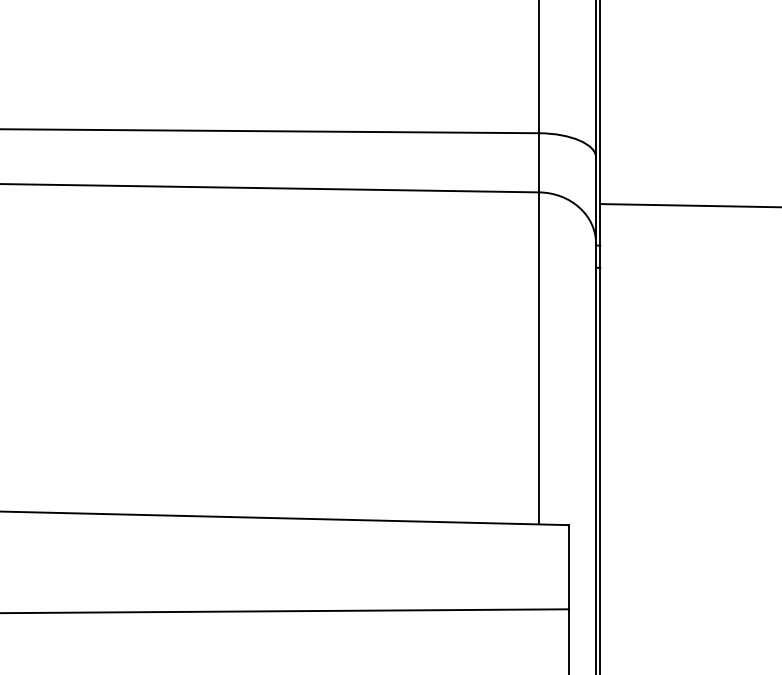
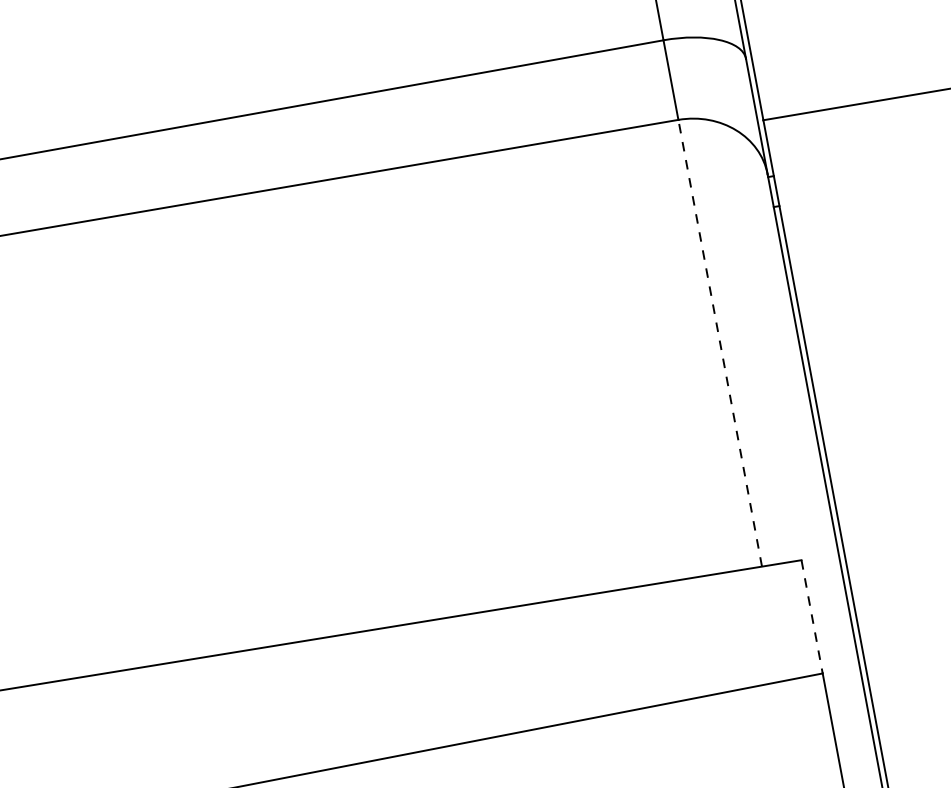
line: (539, 357) -> (720, 341), solid -> dashed
line: (568, 567) -> (812, 617), solid -> dashed

